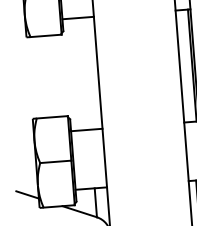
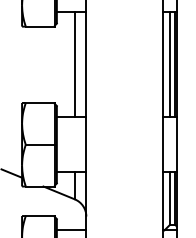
line: (186, 65) -> (169, 64), added
line: (85, 73) -> (74, 64), added

